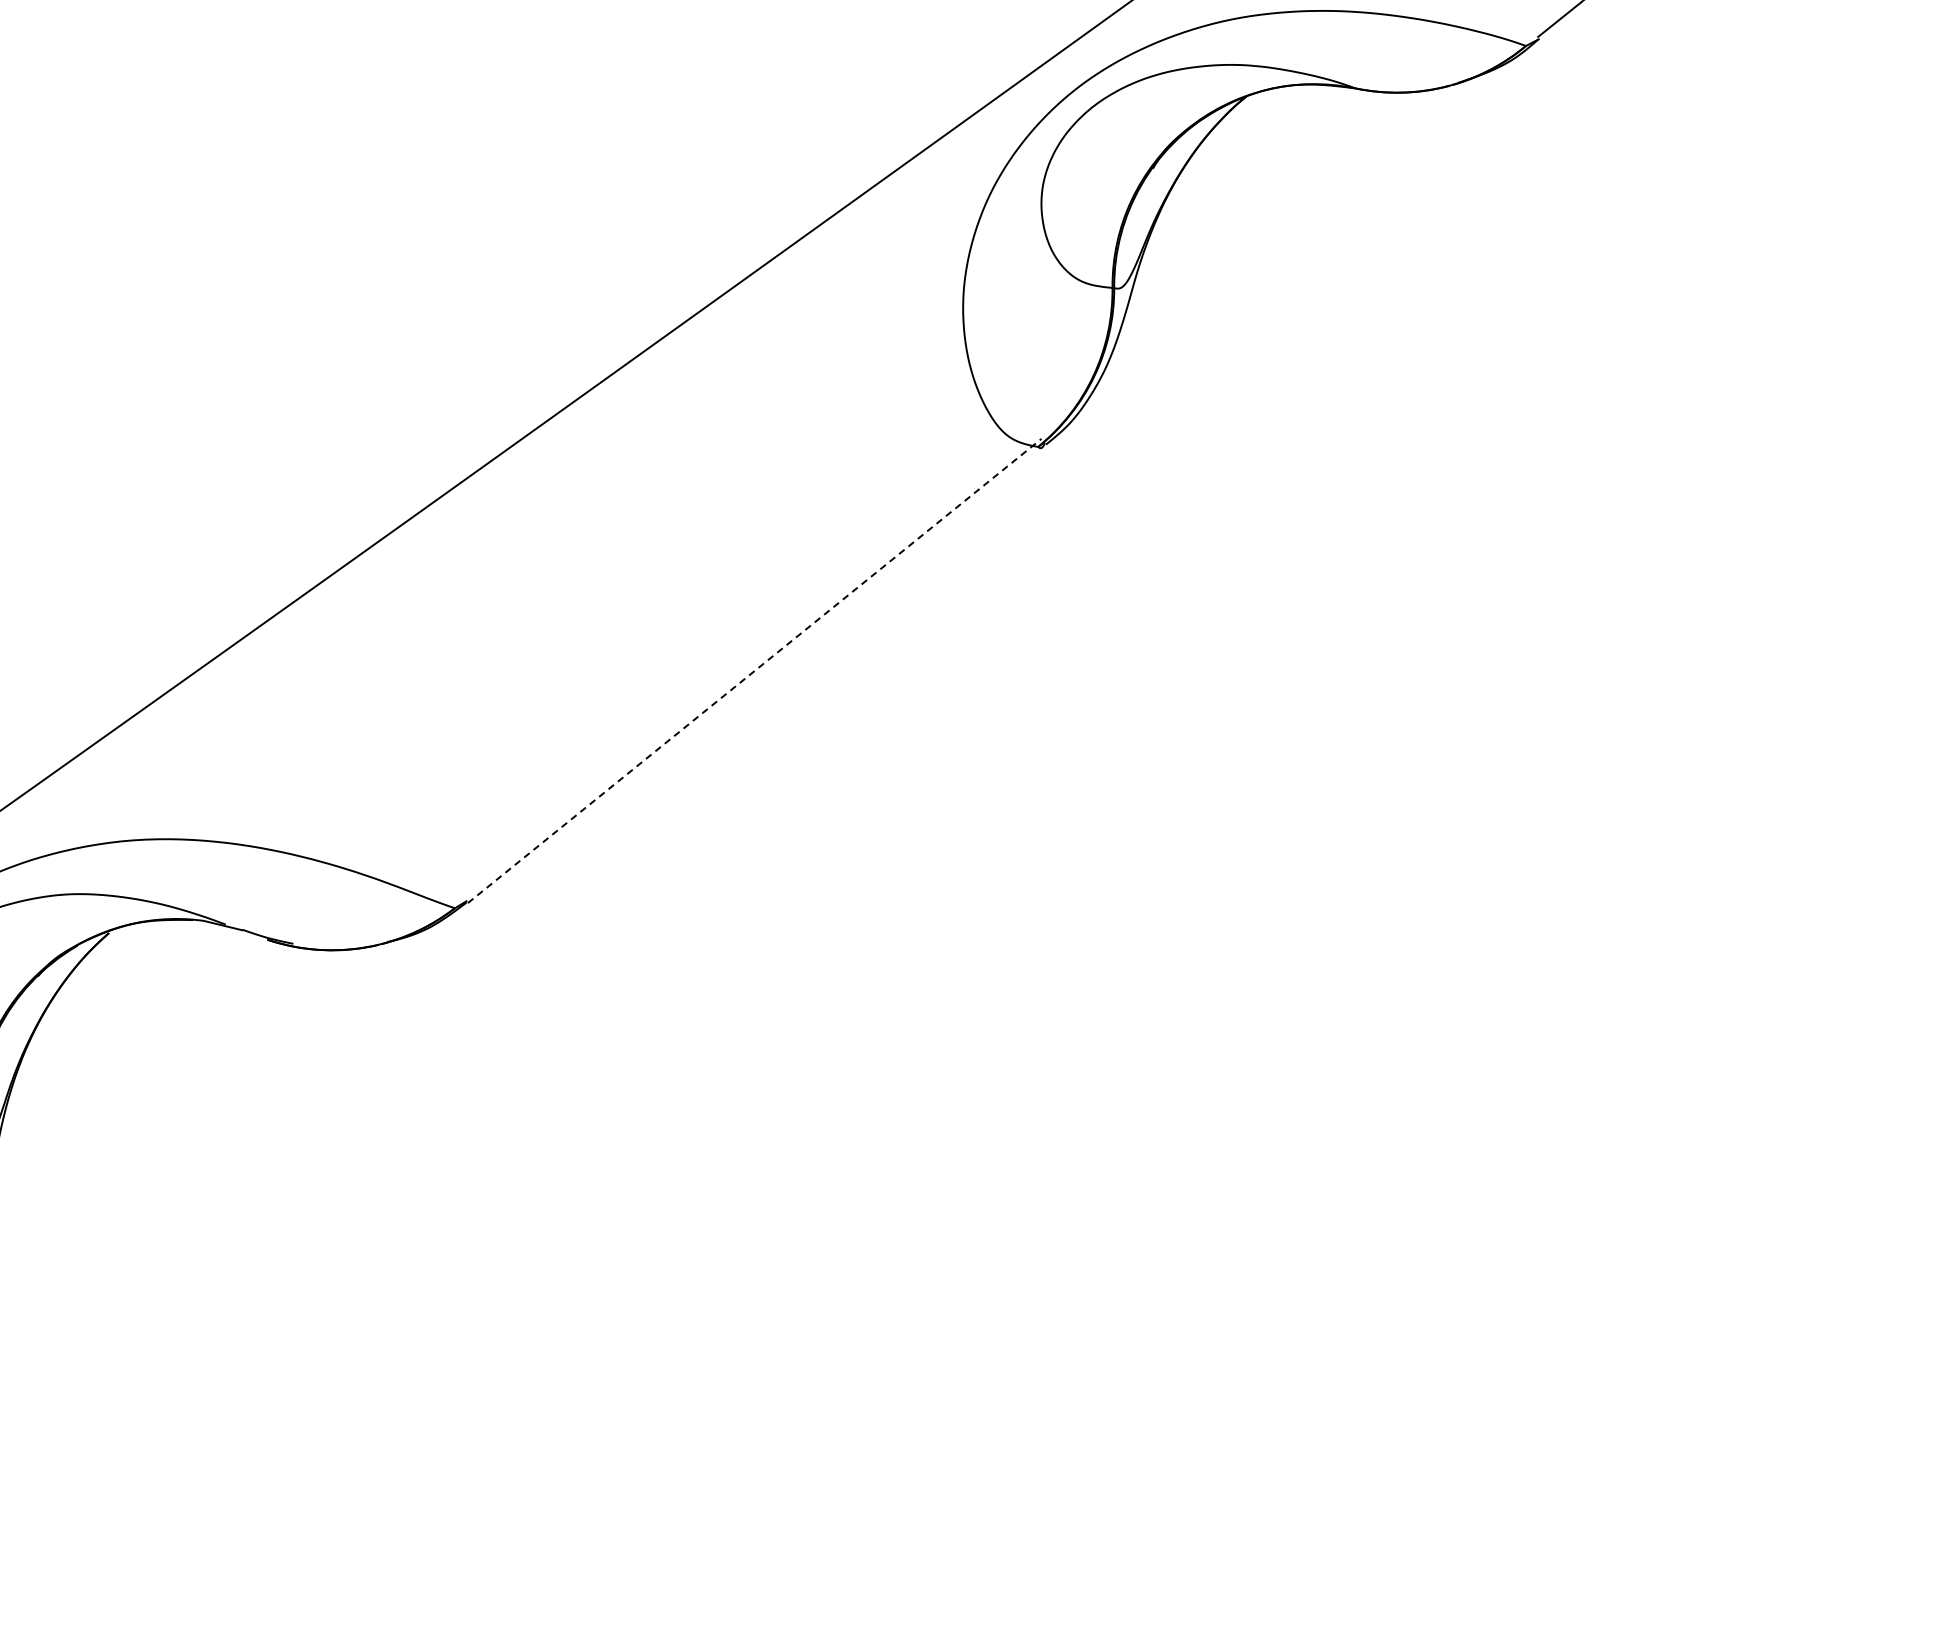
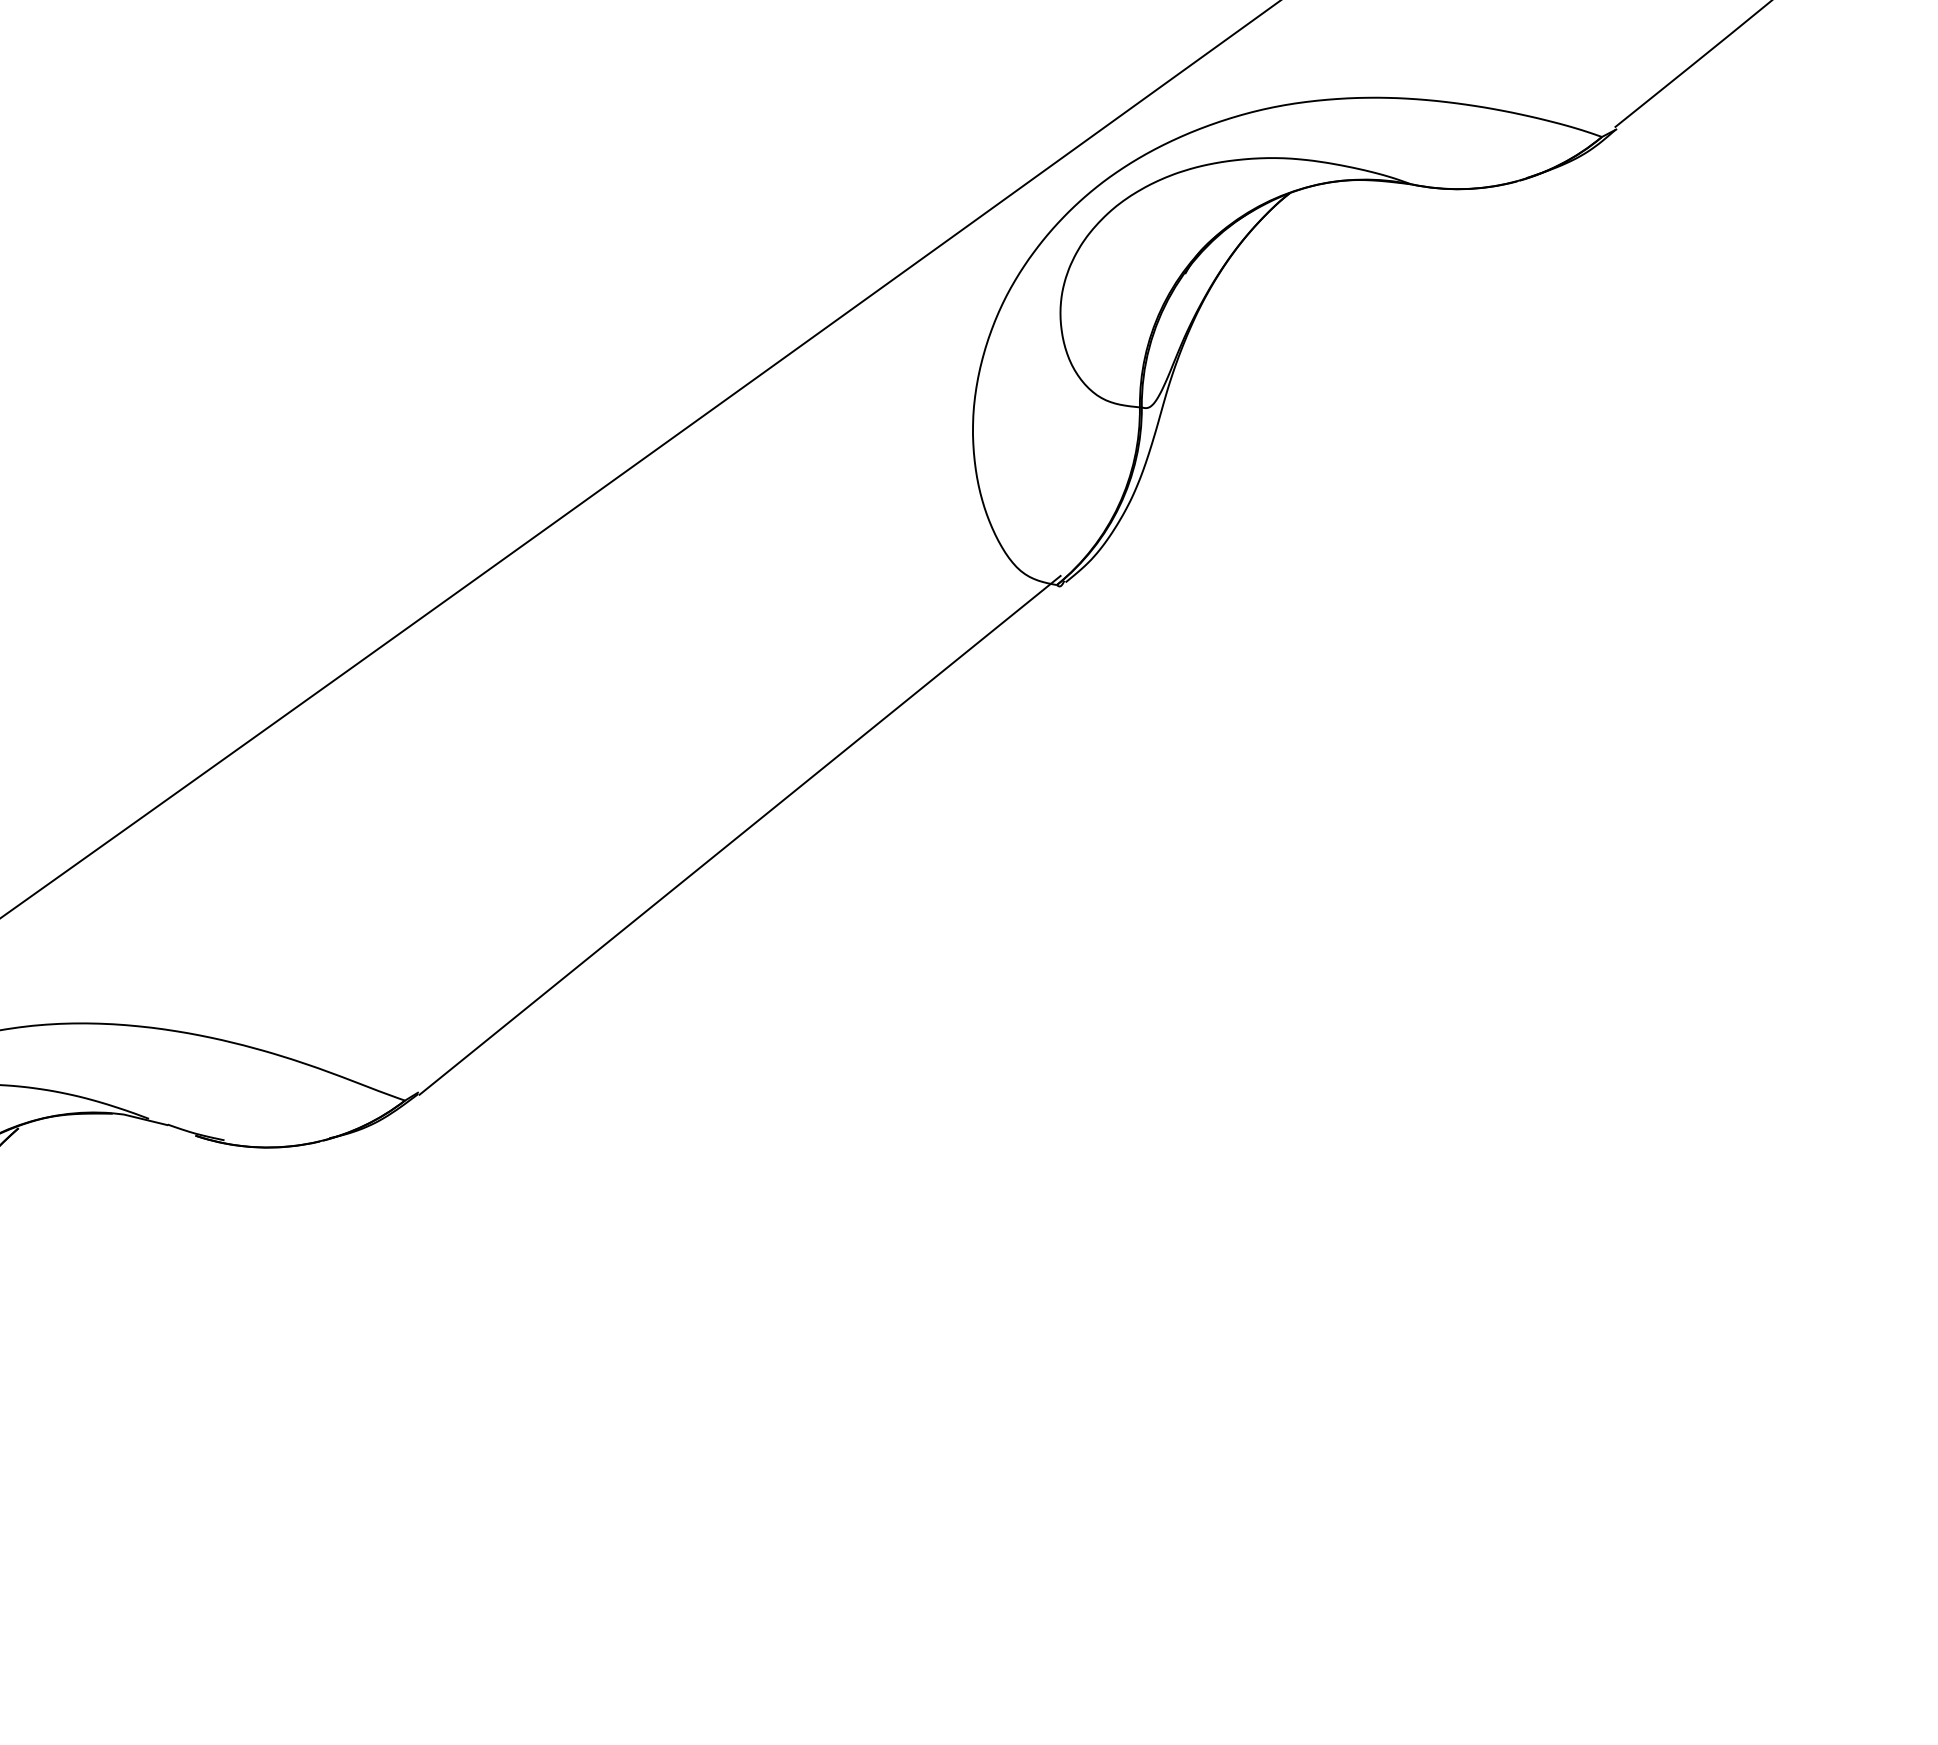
line: (754, 670) -> (739, 834), dashed -> solid

